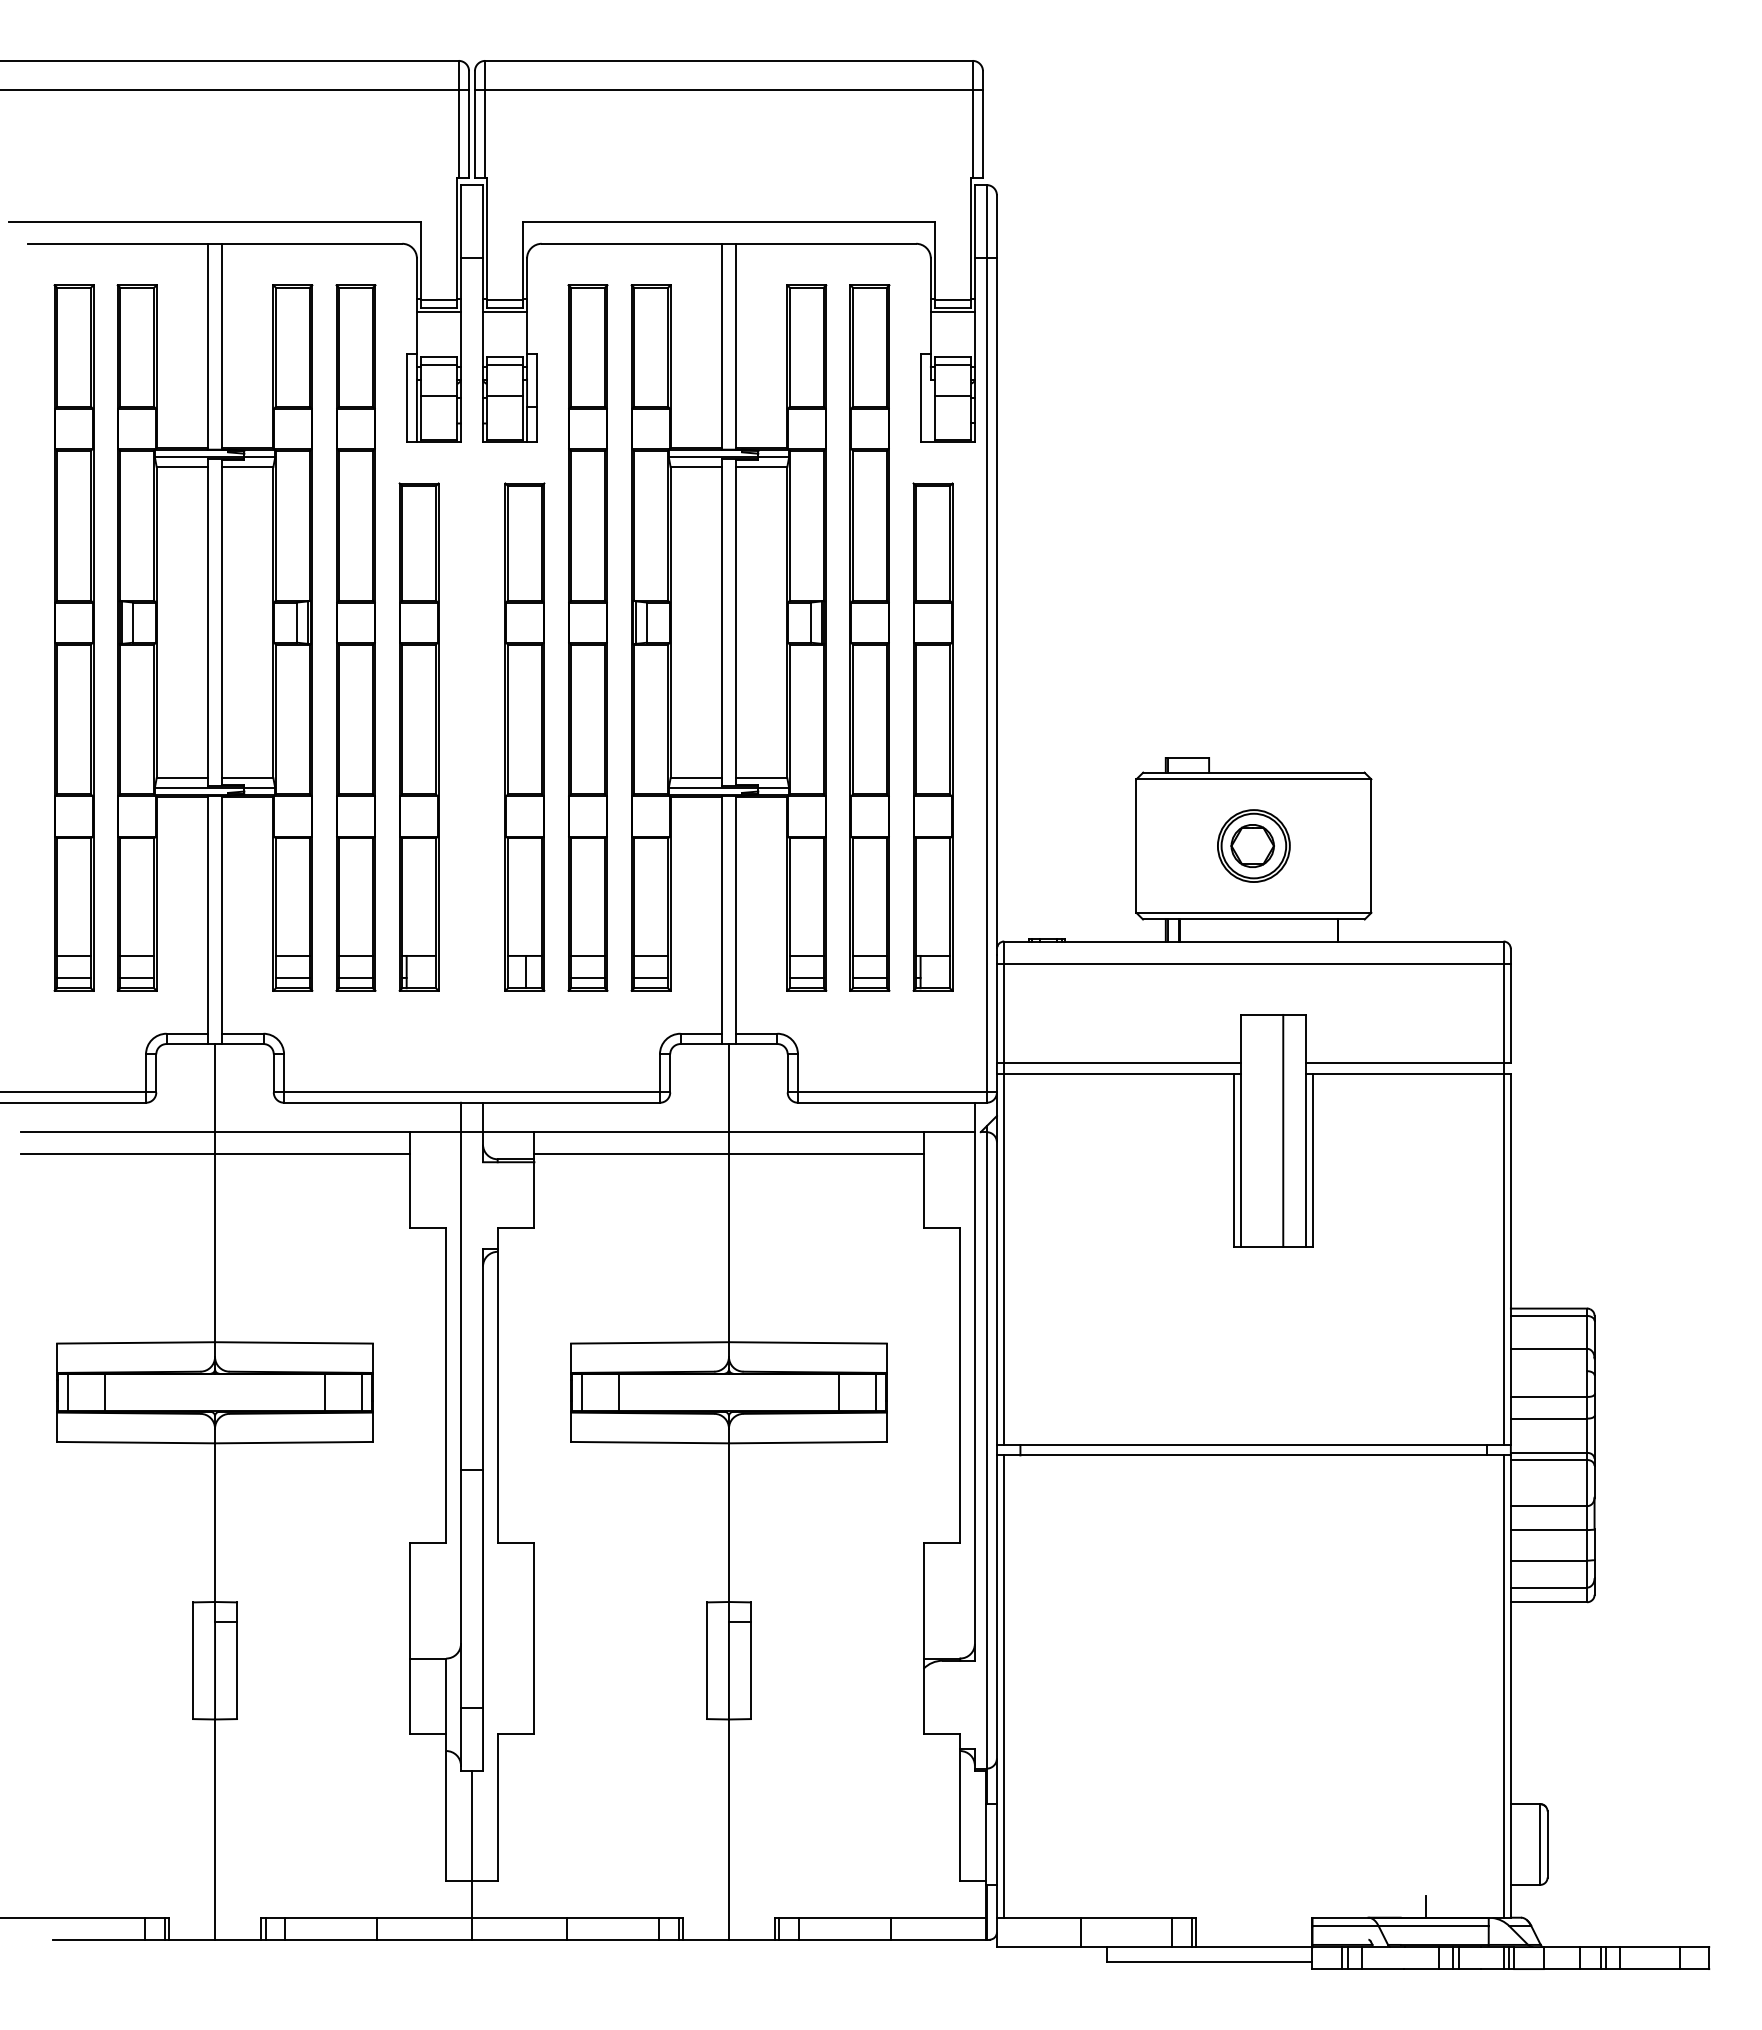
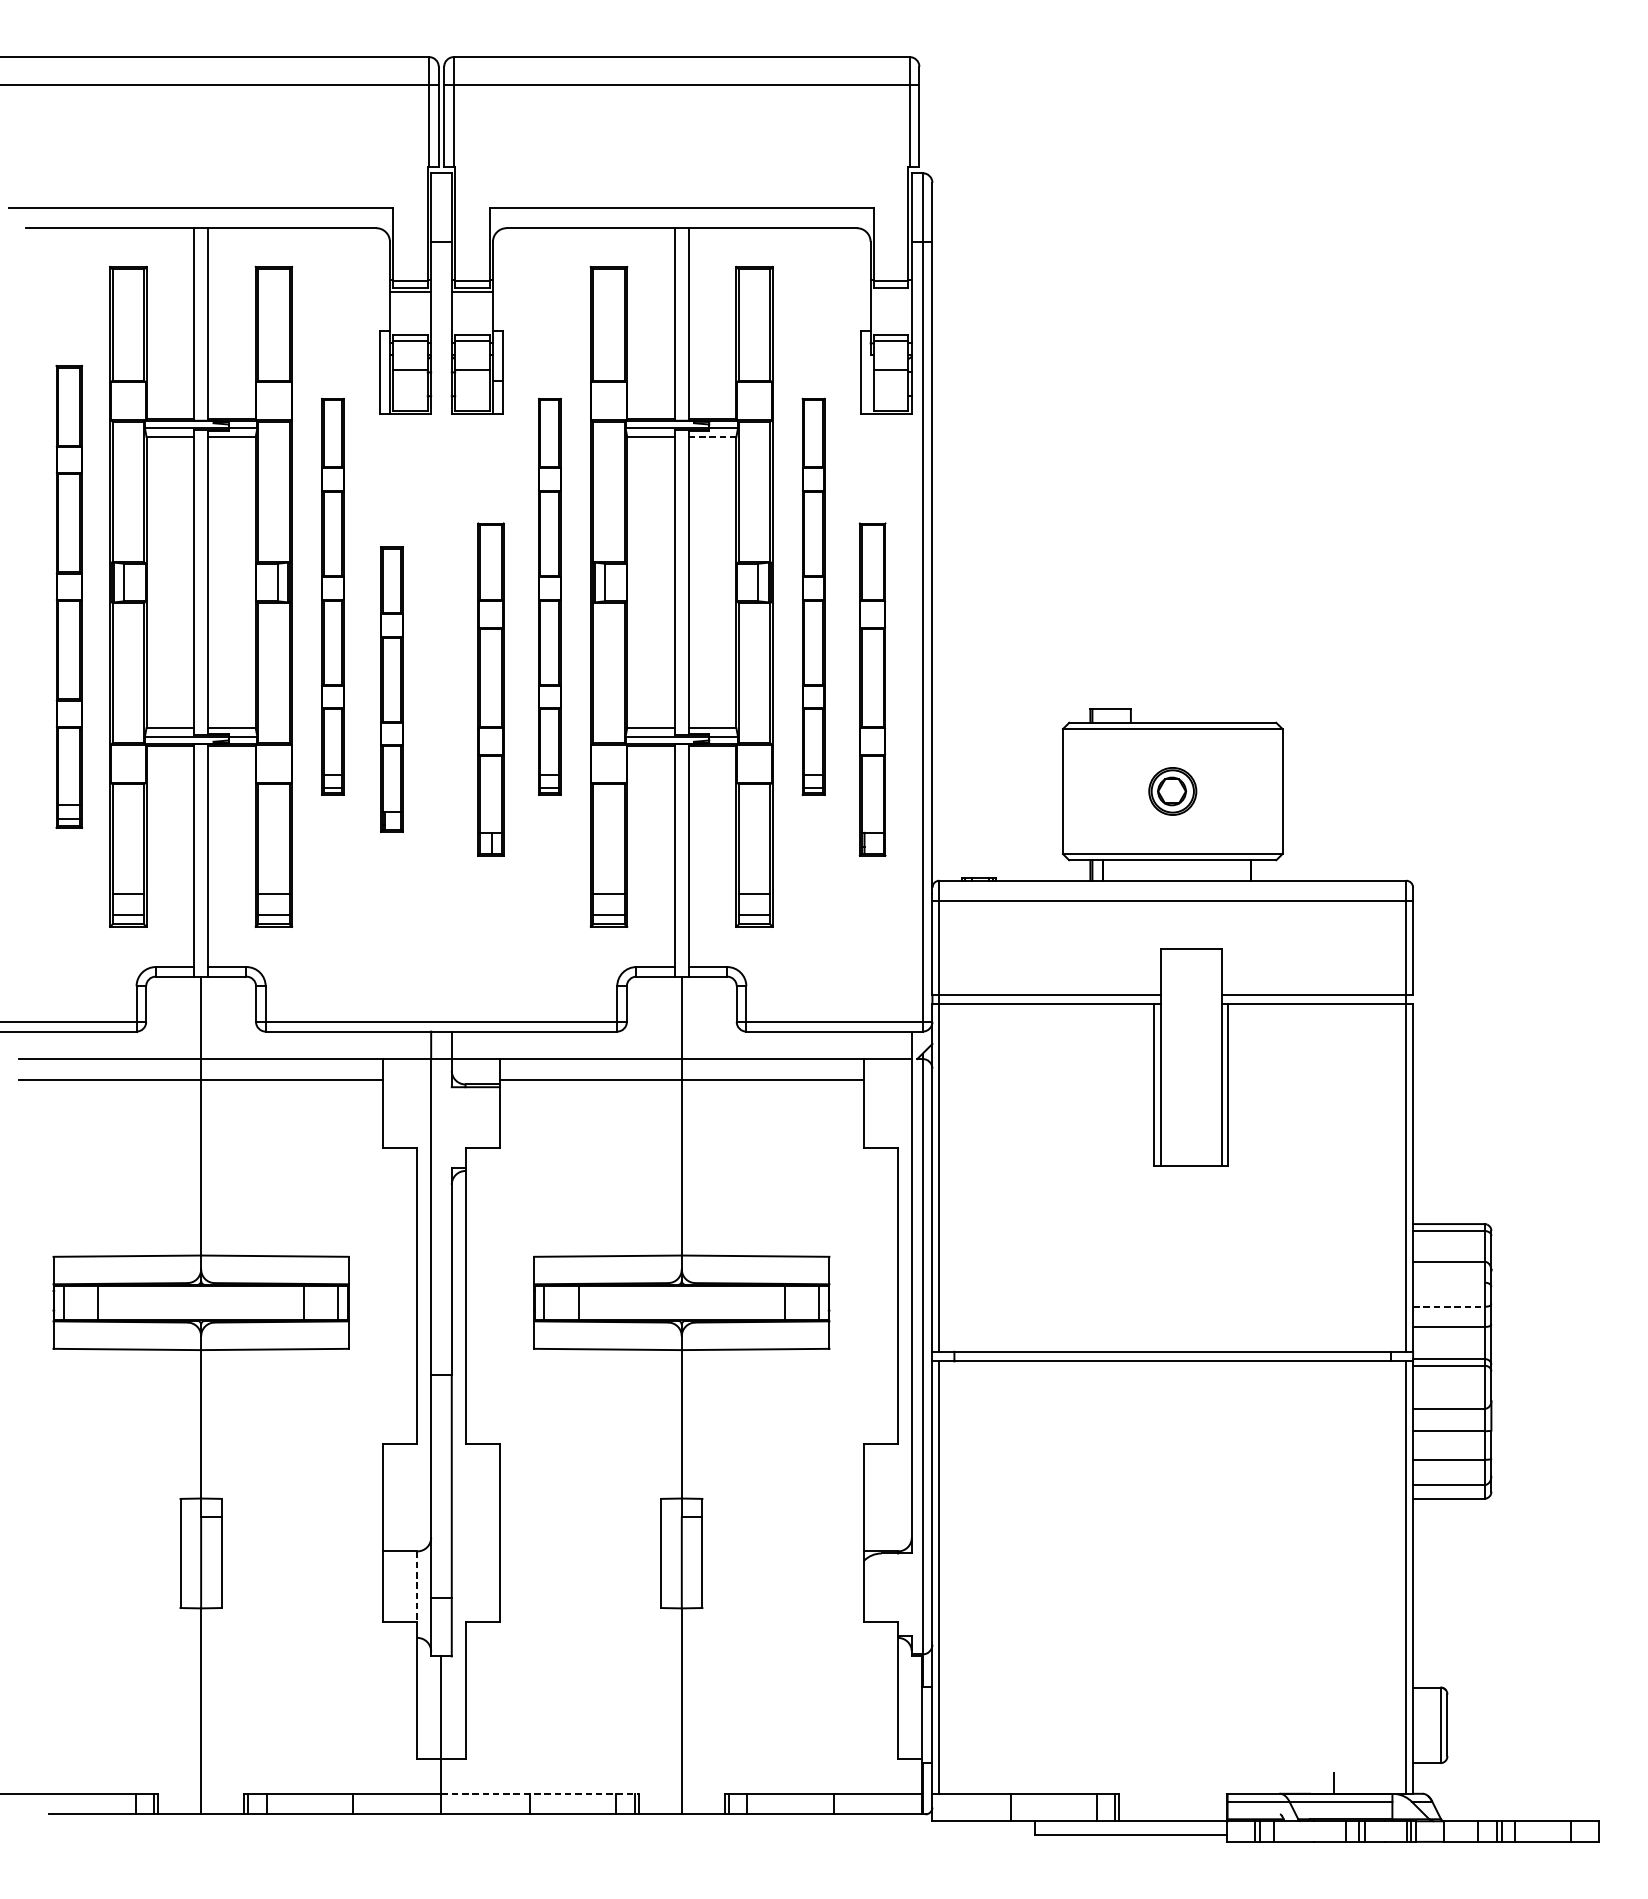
line: (952, 311) -> (890, 291), removed
line: (761, 466) -> (712, 436), solid -> dashed
part: (73, 637) -> (68, 596), size x0.7
part: (355, 637) -> (332, 596), size x0.6
part: (587, 637) -> (549, 596), size x0.6
part: (869, 637) -> (813, 596), size x0.6
part: (418, 736) -> (391, 689), size x0.6
part: (524, 736) -> (490, 689), size x0.7
part: (932, 736) -> (872, 689), size x0.7
part: (1253, 845) -> (1172, 790), size x0.7
line: (1283, 1130) -> (1200, 1057), removed
line: (1549, 1396) -> (1449, 1306), solid -> dashed
line: (446, 1696) -> (417, 1586), solid -> dashed
line: (577, 1917) -> (540, 1793), solid -> dashed

